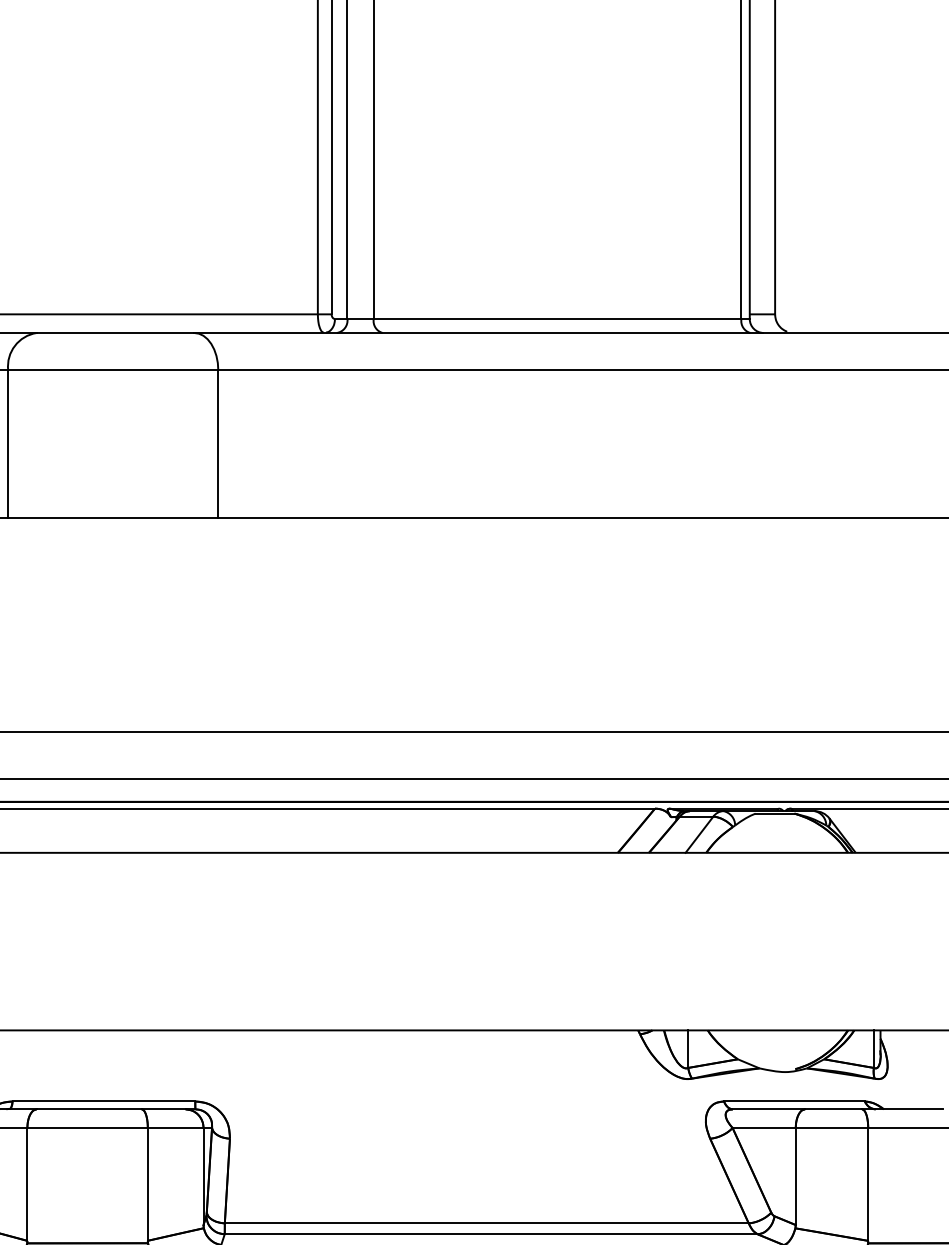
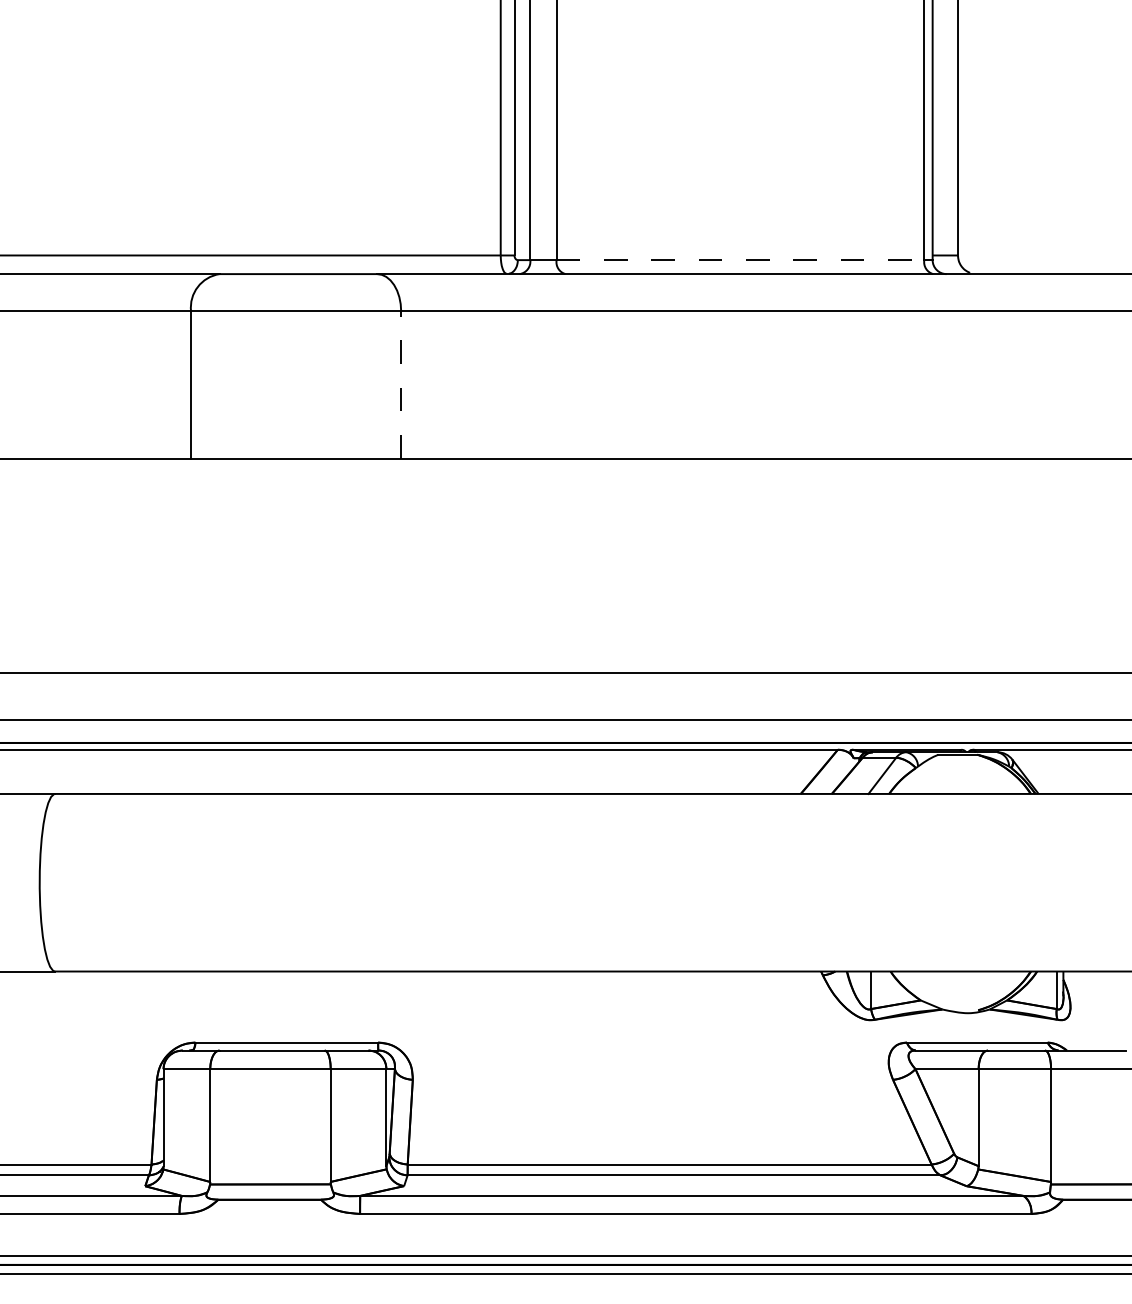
line: (557, 319) -> (740, 260), solid -> dashed
line: (218, 444) -> (401, 385), solid -> dashed

